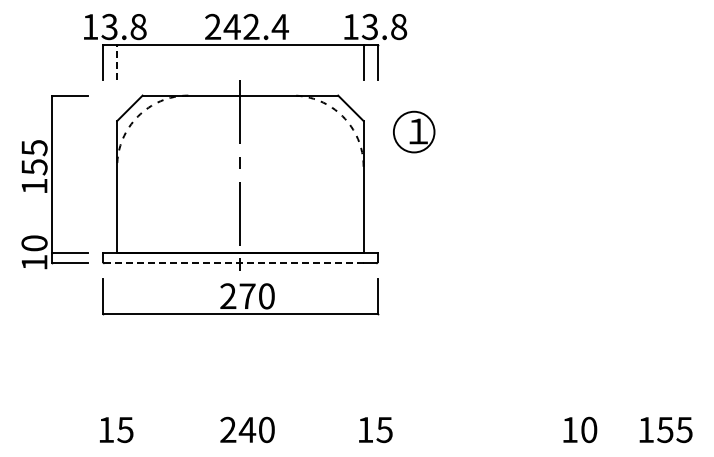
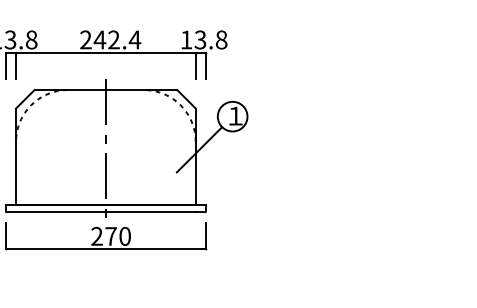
line: (117, 62) -> (16, 65), dashed -> solid
line: (368, 177) -> (199, 149), added
line: (234, 263) -> (101, 212), dashed -> solid

